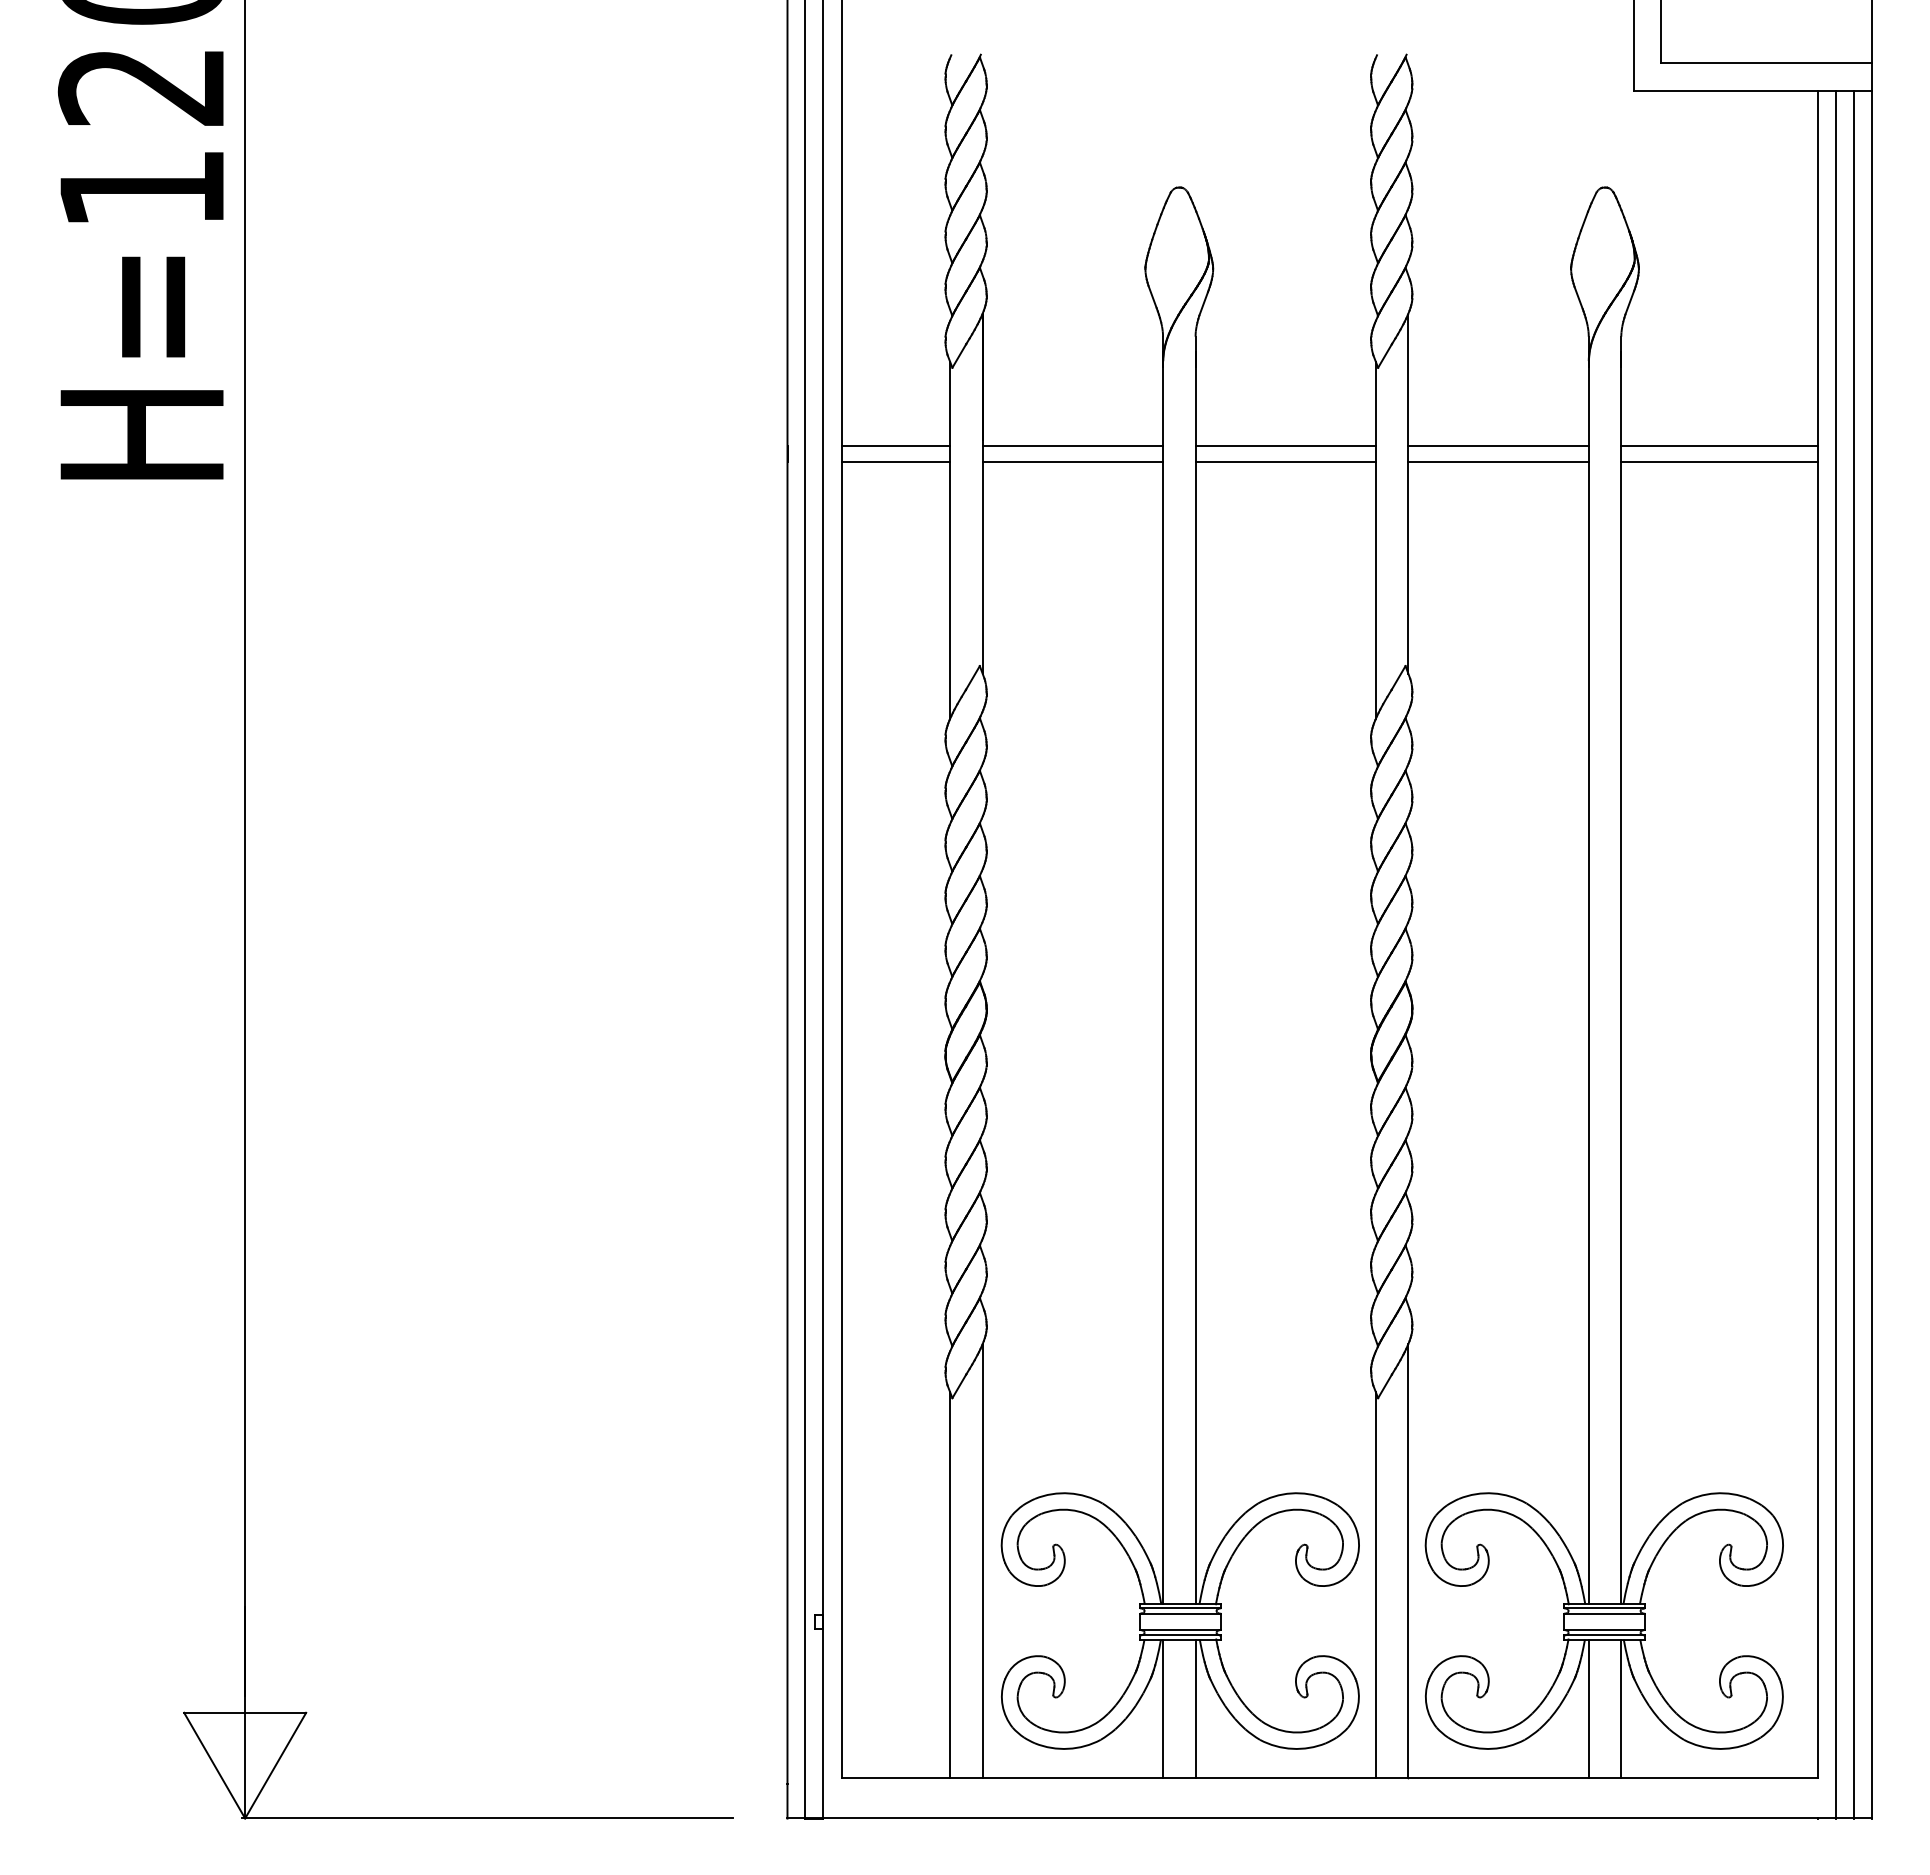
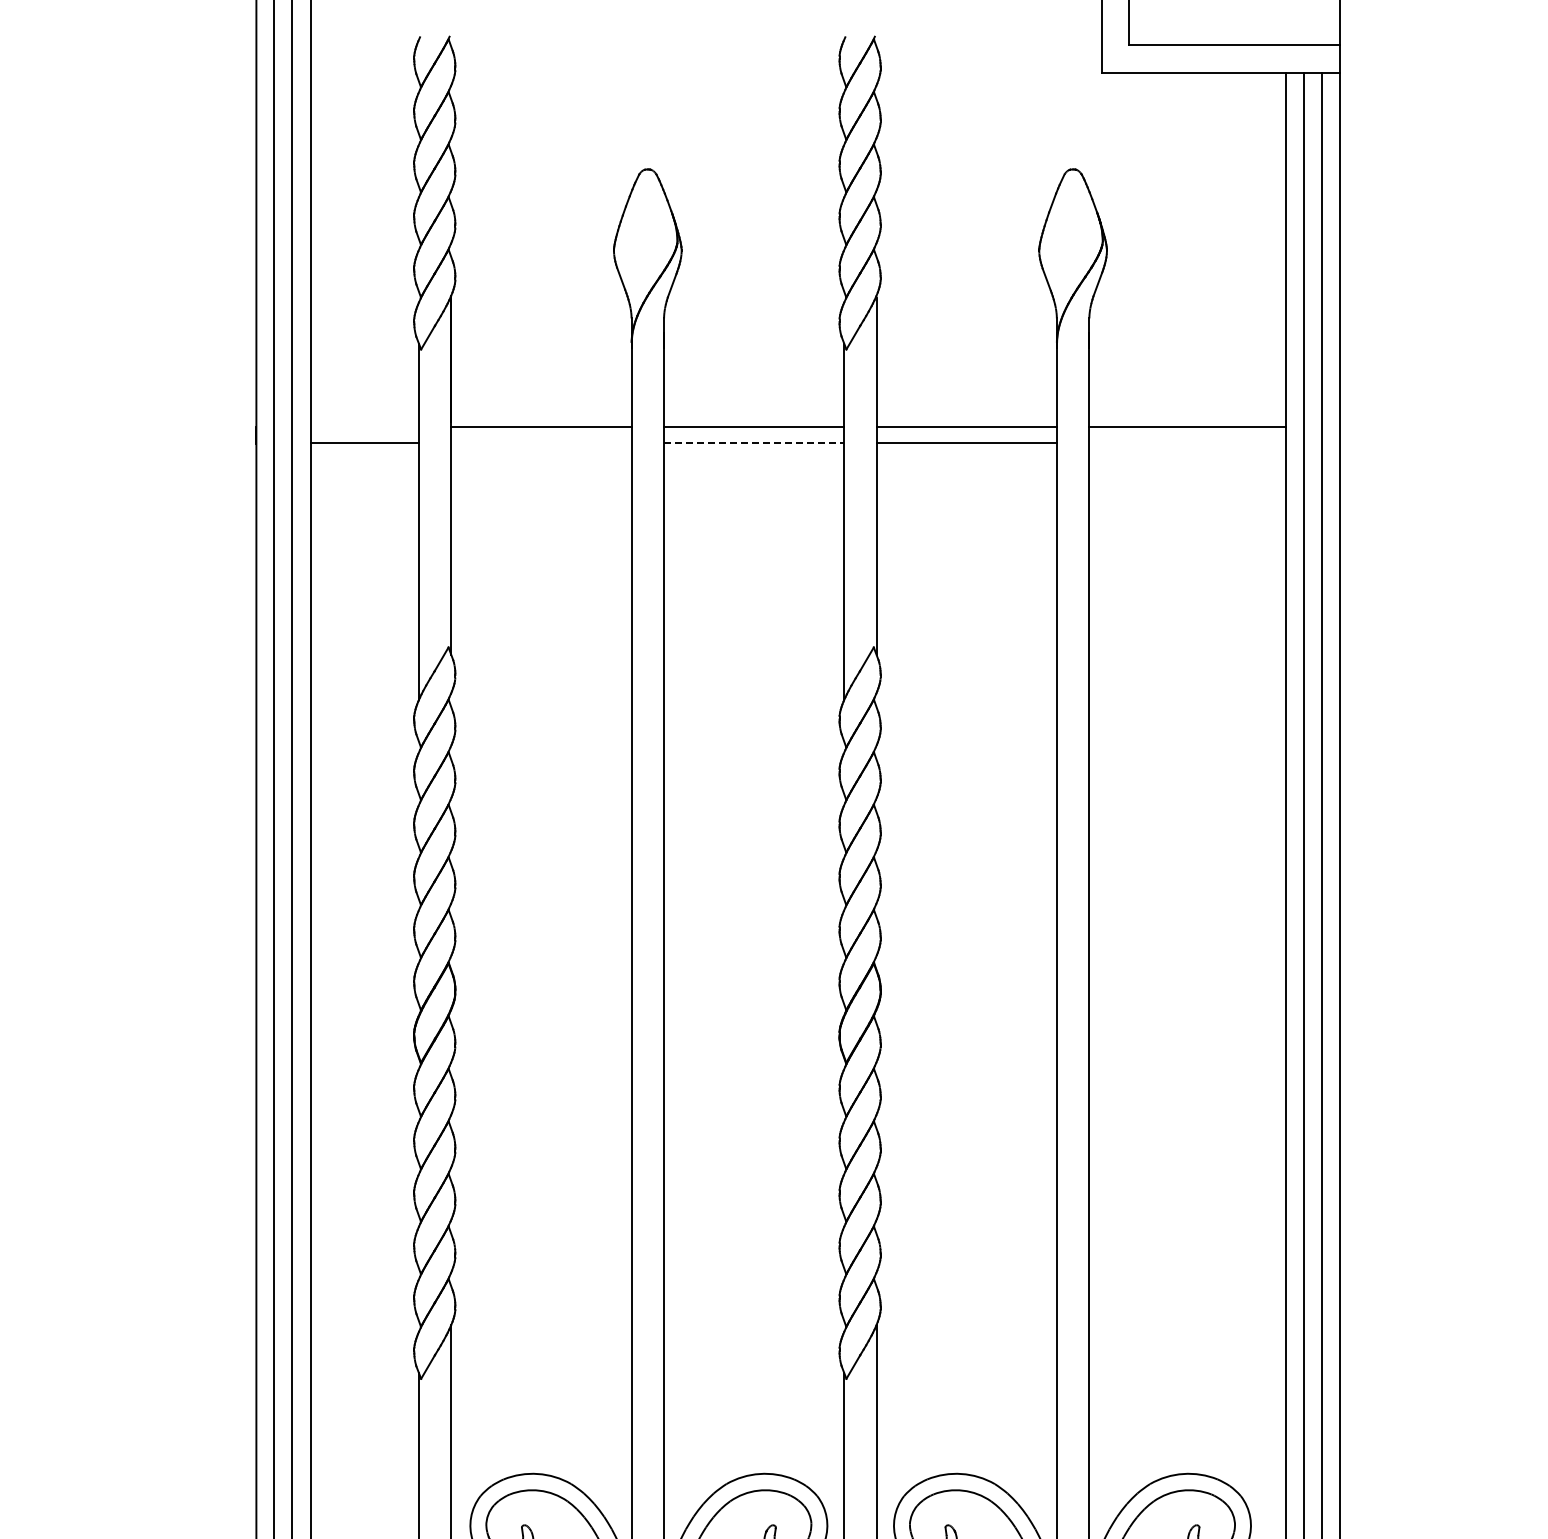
line: (895, 445) -> (364, 427), removed
line: (1072, 461) -> (541, 443), removed
line: (1286, 461) -> (754, 443), solid -> dashed
line: (1719, 461) -> (1187, 443), removed

